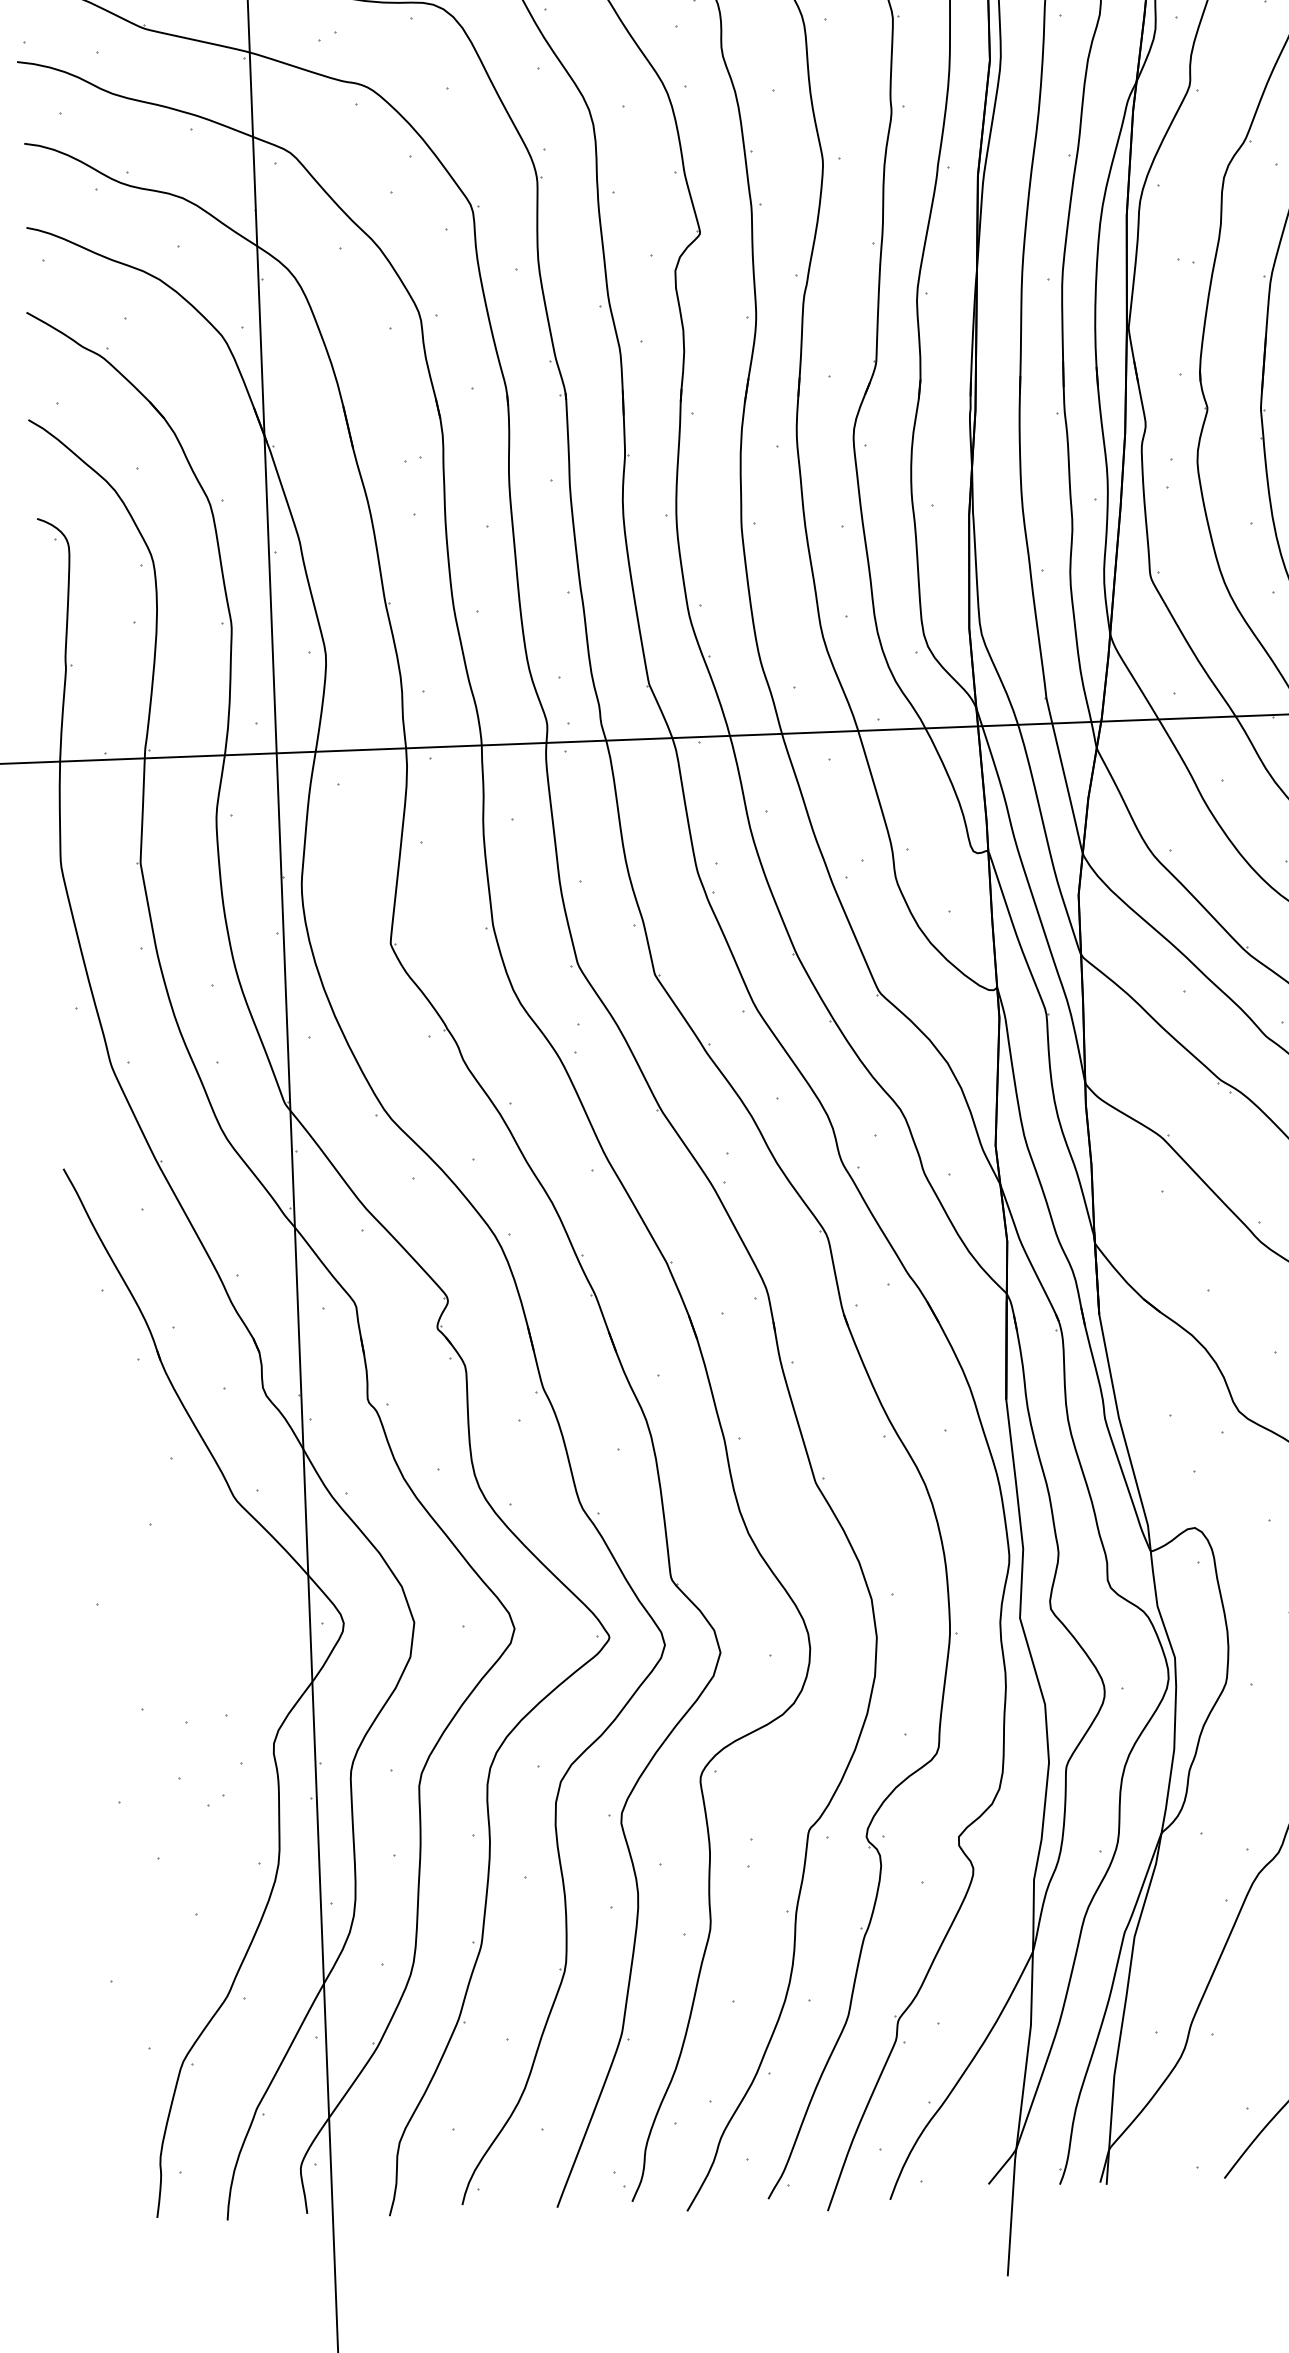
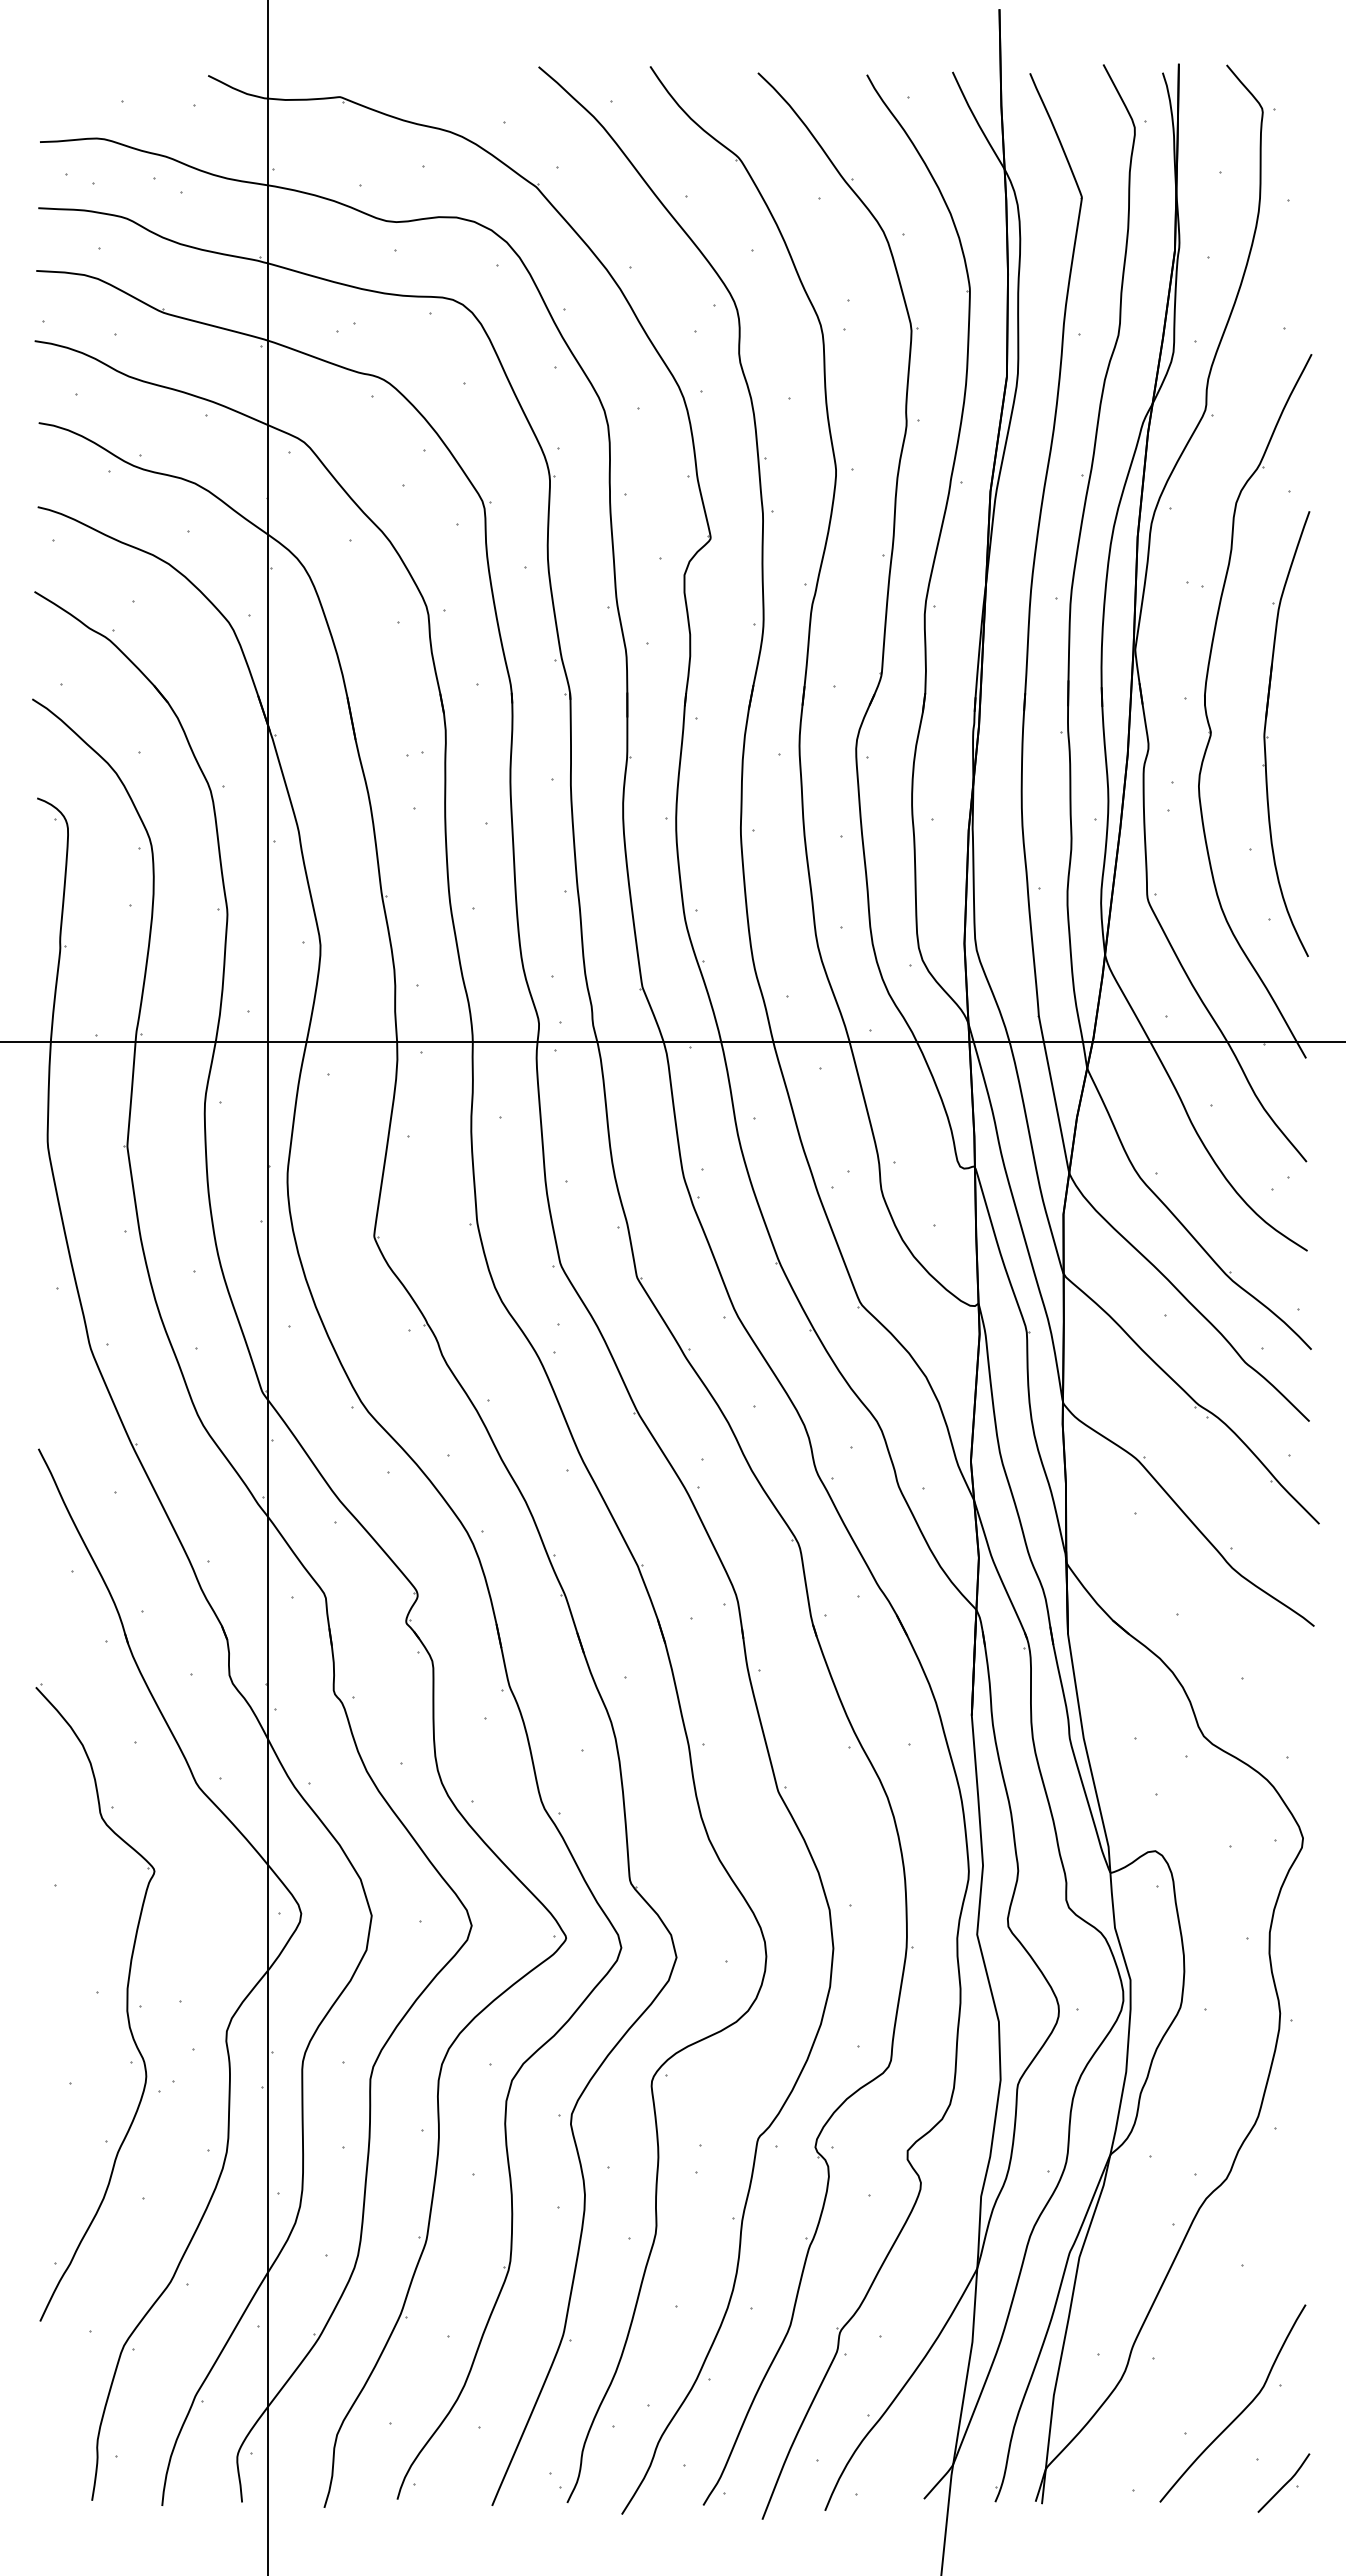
part: (172, 1718) -> (126, 2002), added

